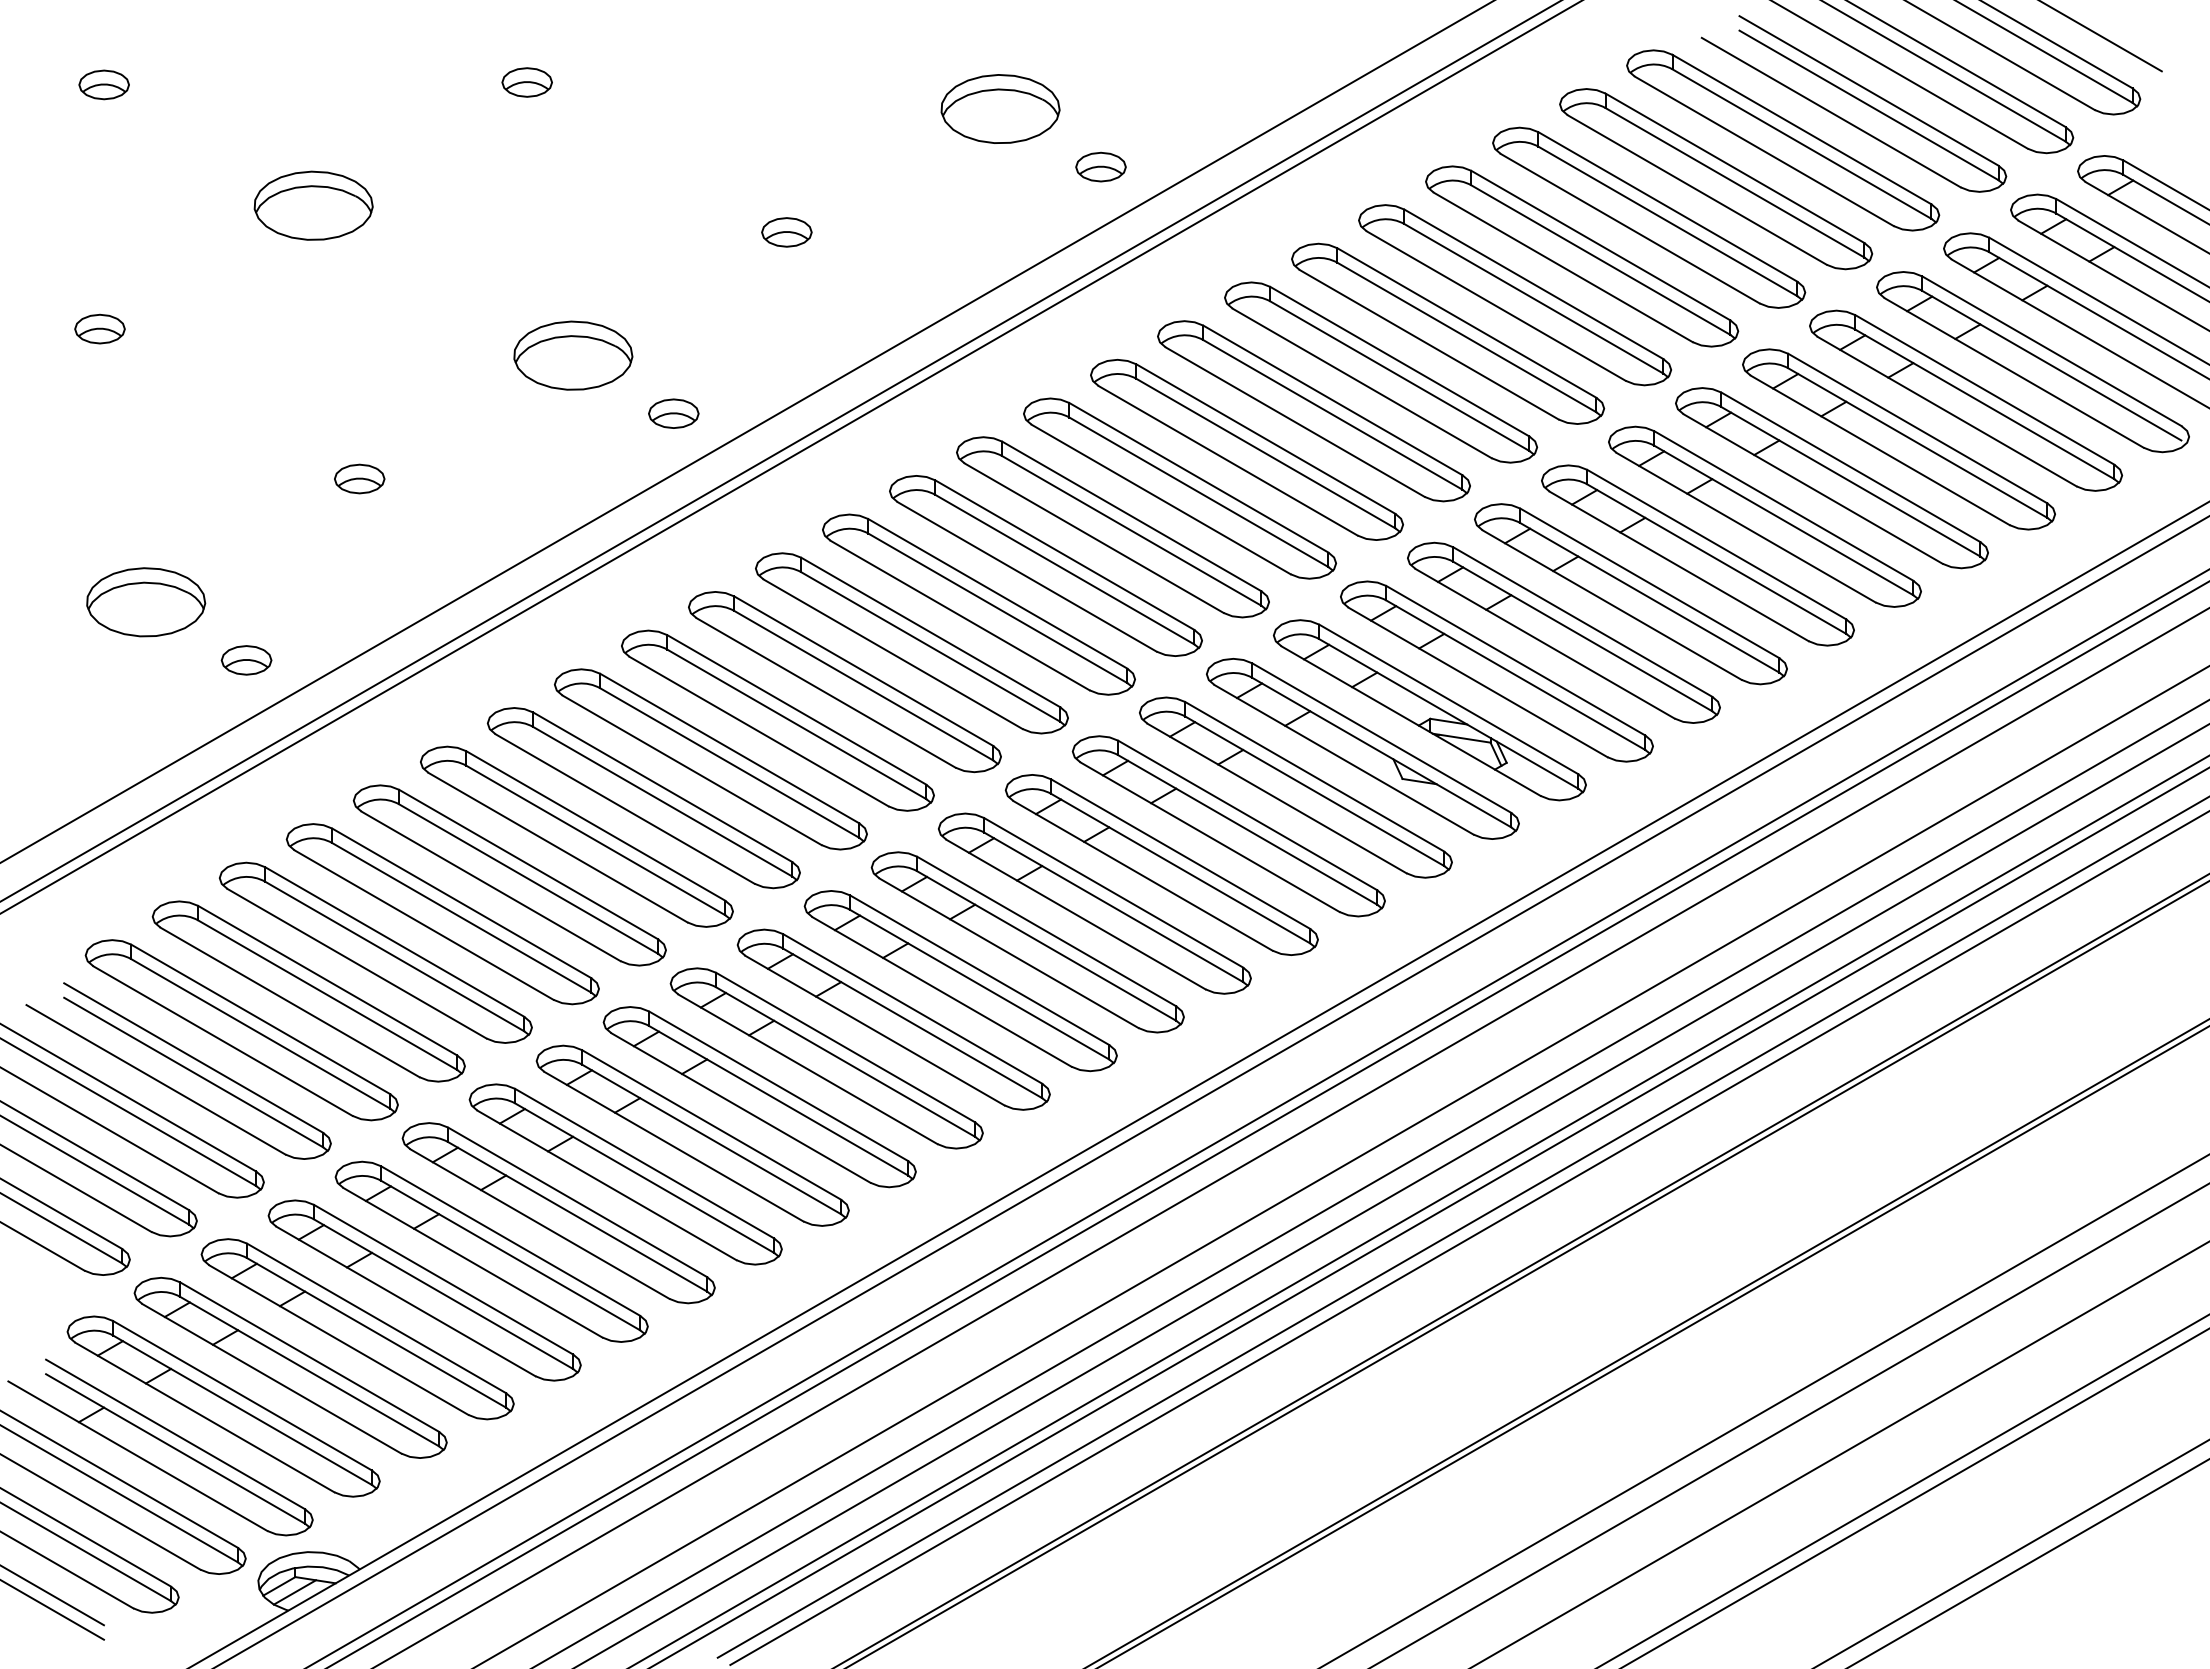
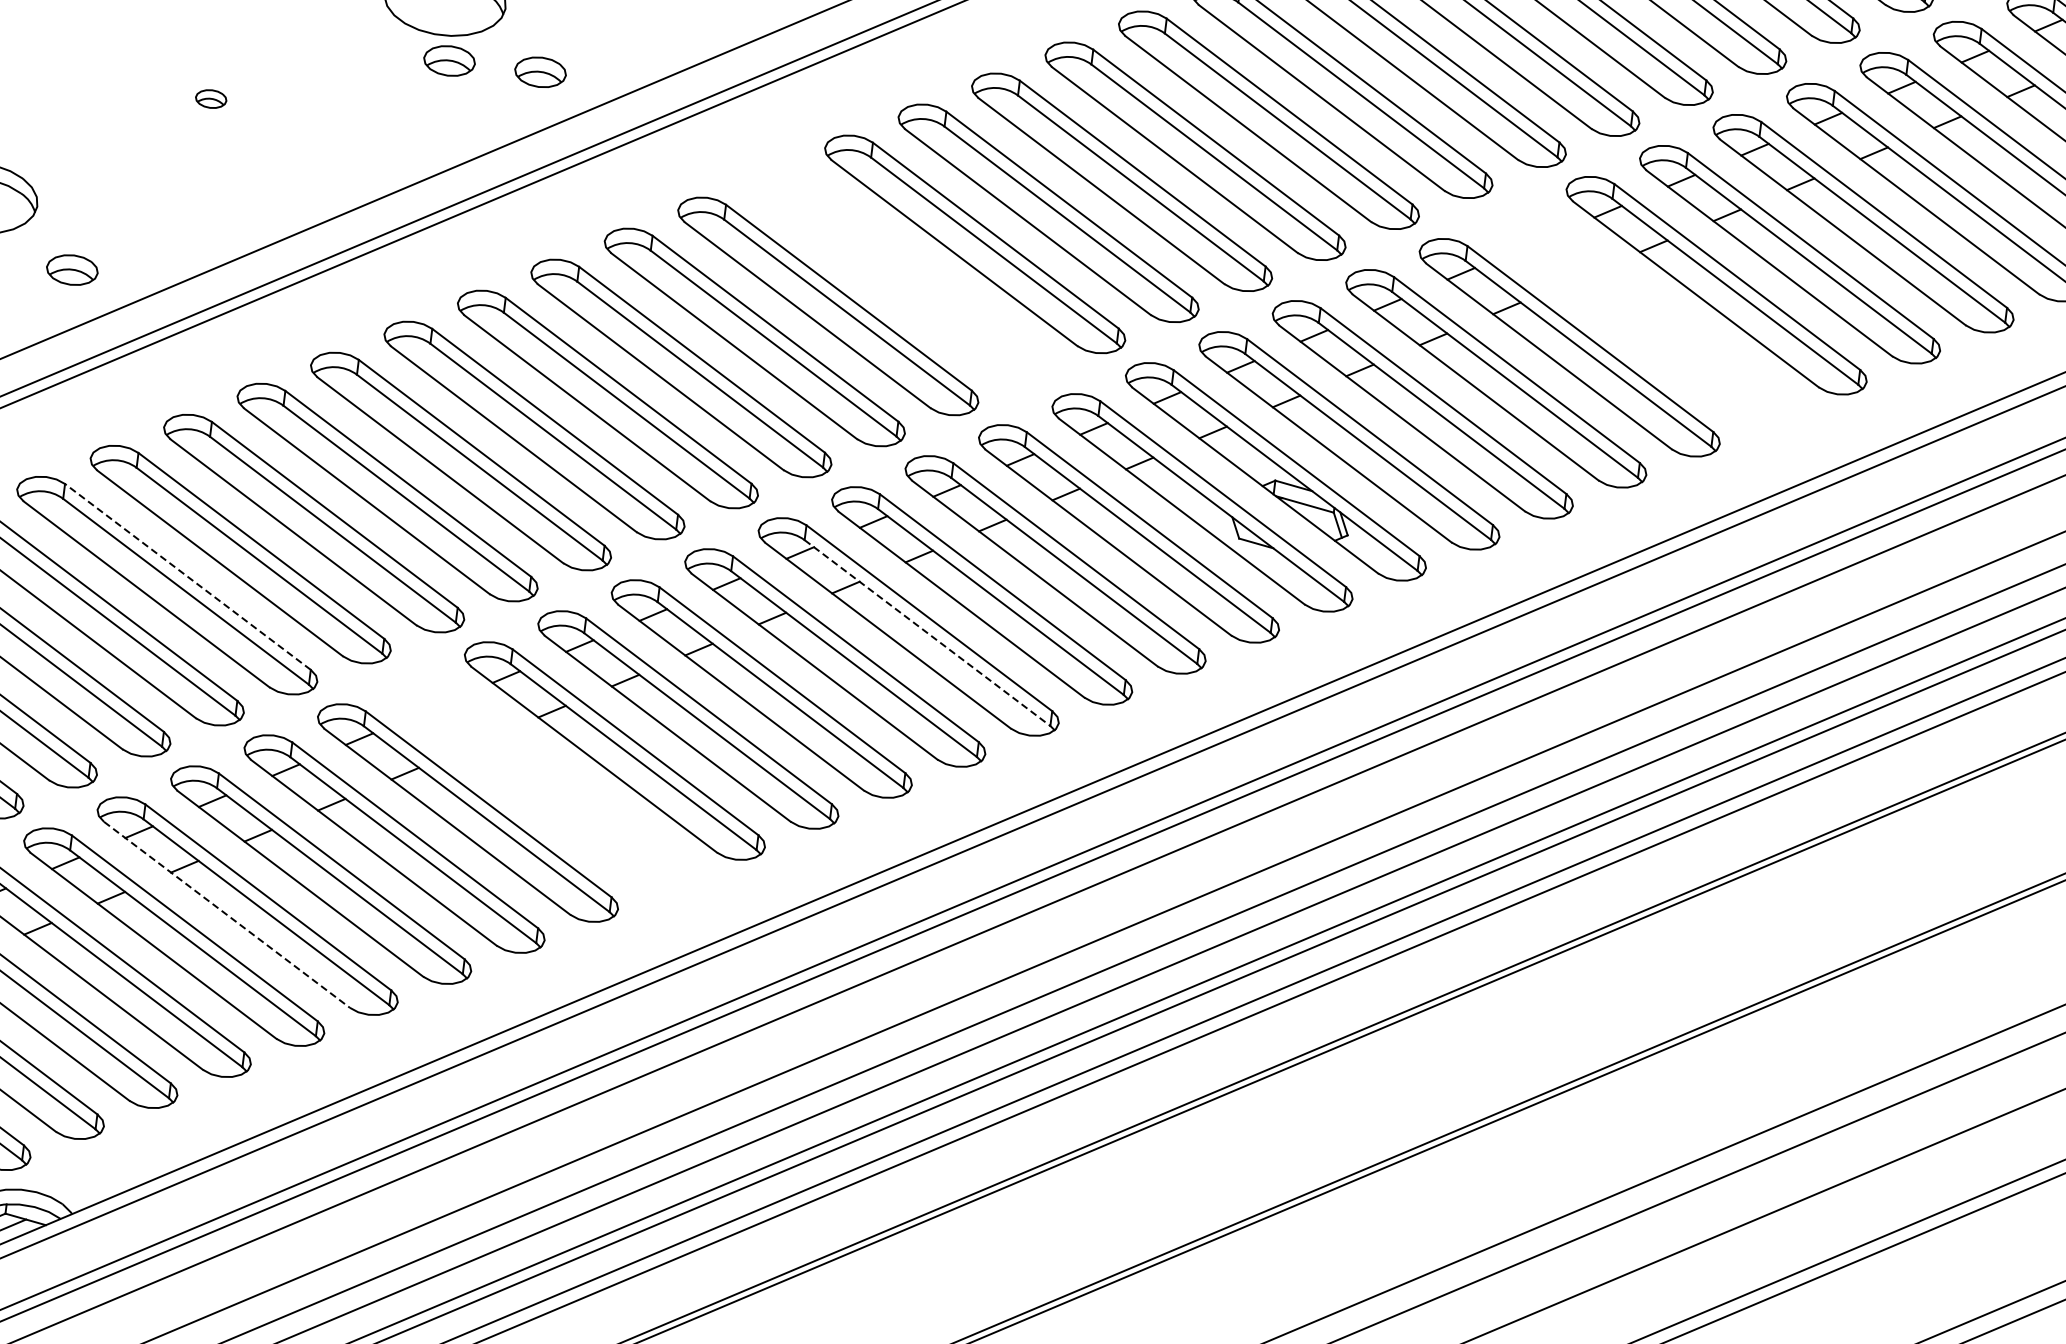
part: (584, 413) -> (449, 60), added
part: (359, 478) -> (210, 98), size x0.6
part: (1764, 516) -> (1642, 316), removed
part: (1045, 565) -> (901, 274), removed
line: (1113, 907) -> (927, 633), solid -> dashed
line: (394, 941) -> (187, 576), solid -> dashed
part: (759, 1097) -> (541, 782), removed
line: (472, 1262) -> (226, 914), solid -> dashed

